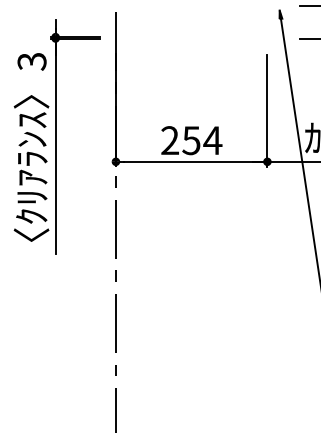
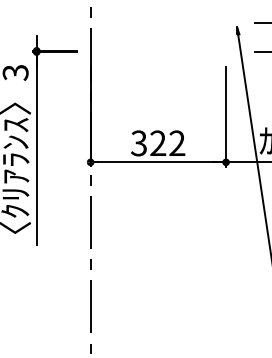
text: (191, 140) -> (158, 143), 254 -> 322

